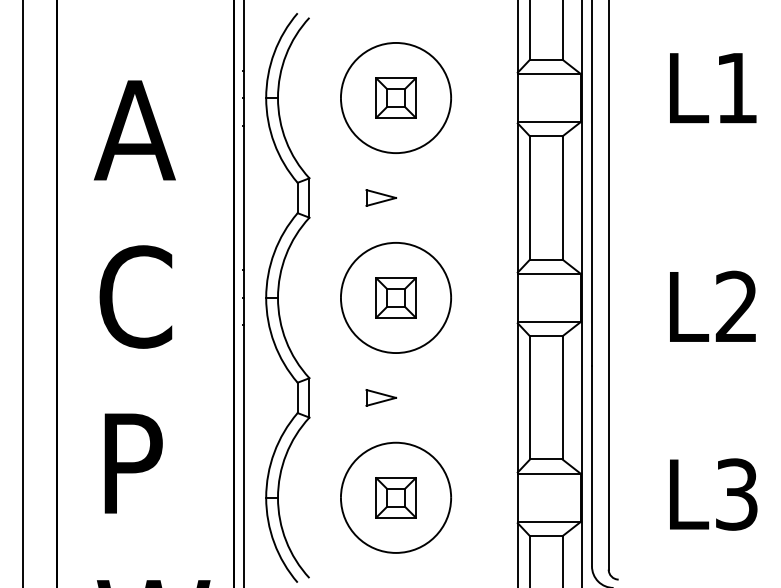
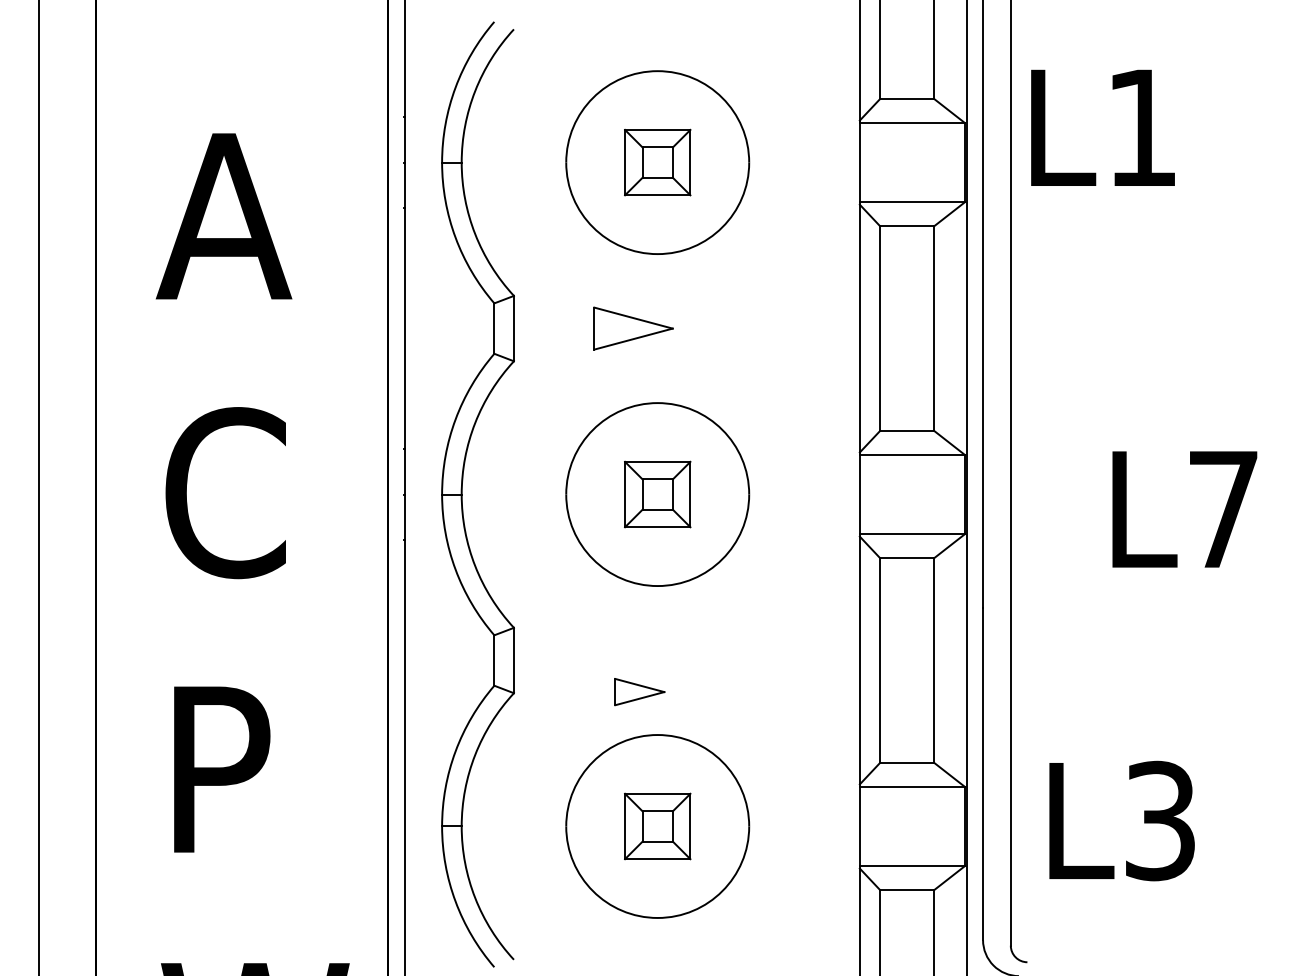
text: (713, 88) -> (1103, 128), moved
part: (380, 197) -> (631, 327), size x1.6
text: (736, 305) -> (1223, 507), L2 -> L7
part: (381, 397) -> (640, 691), moved
text: (713, 494) -> (1121, 820), moved

